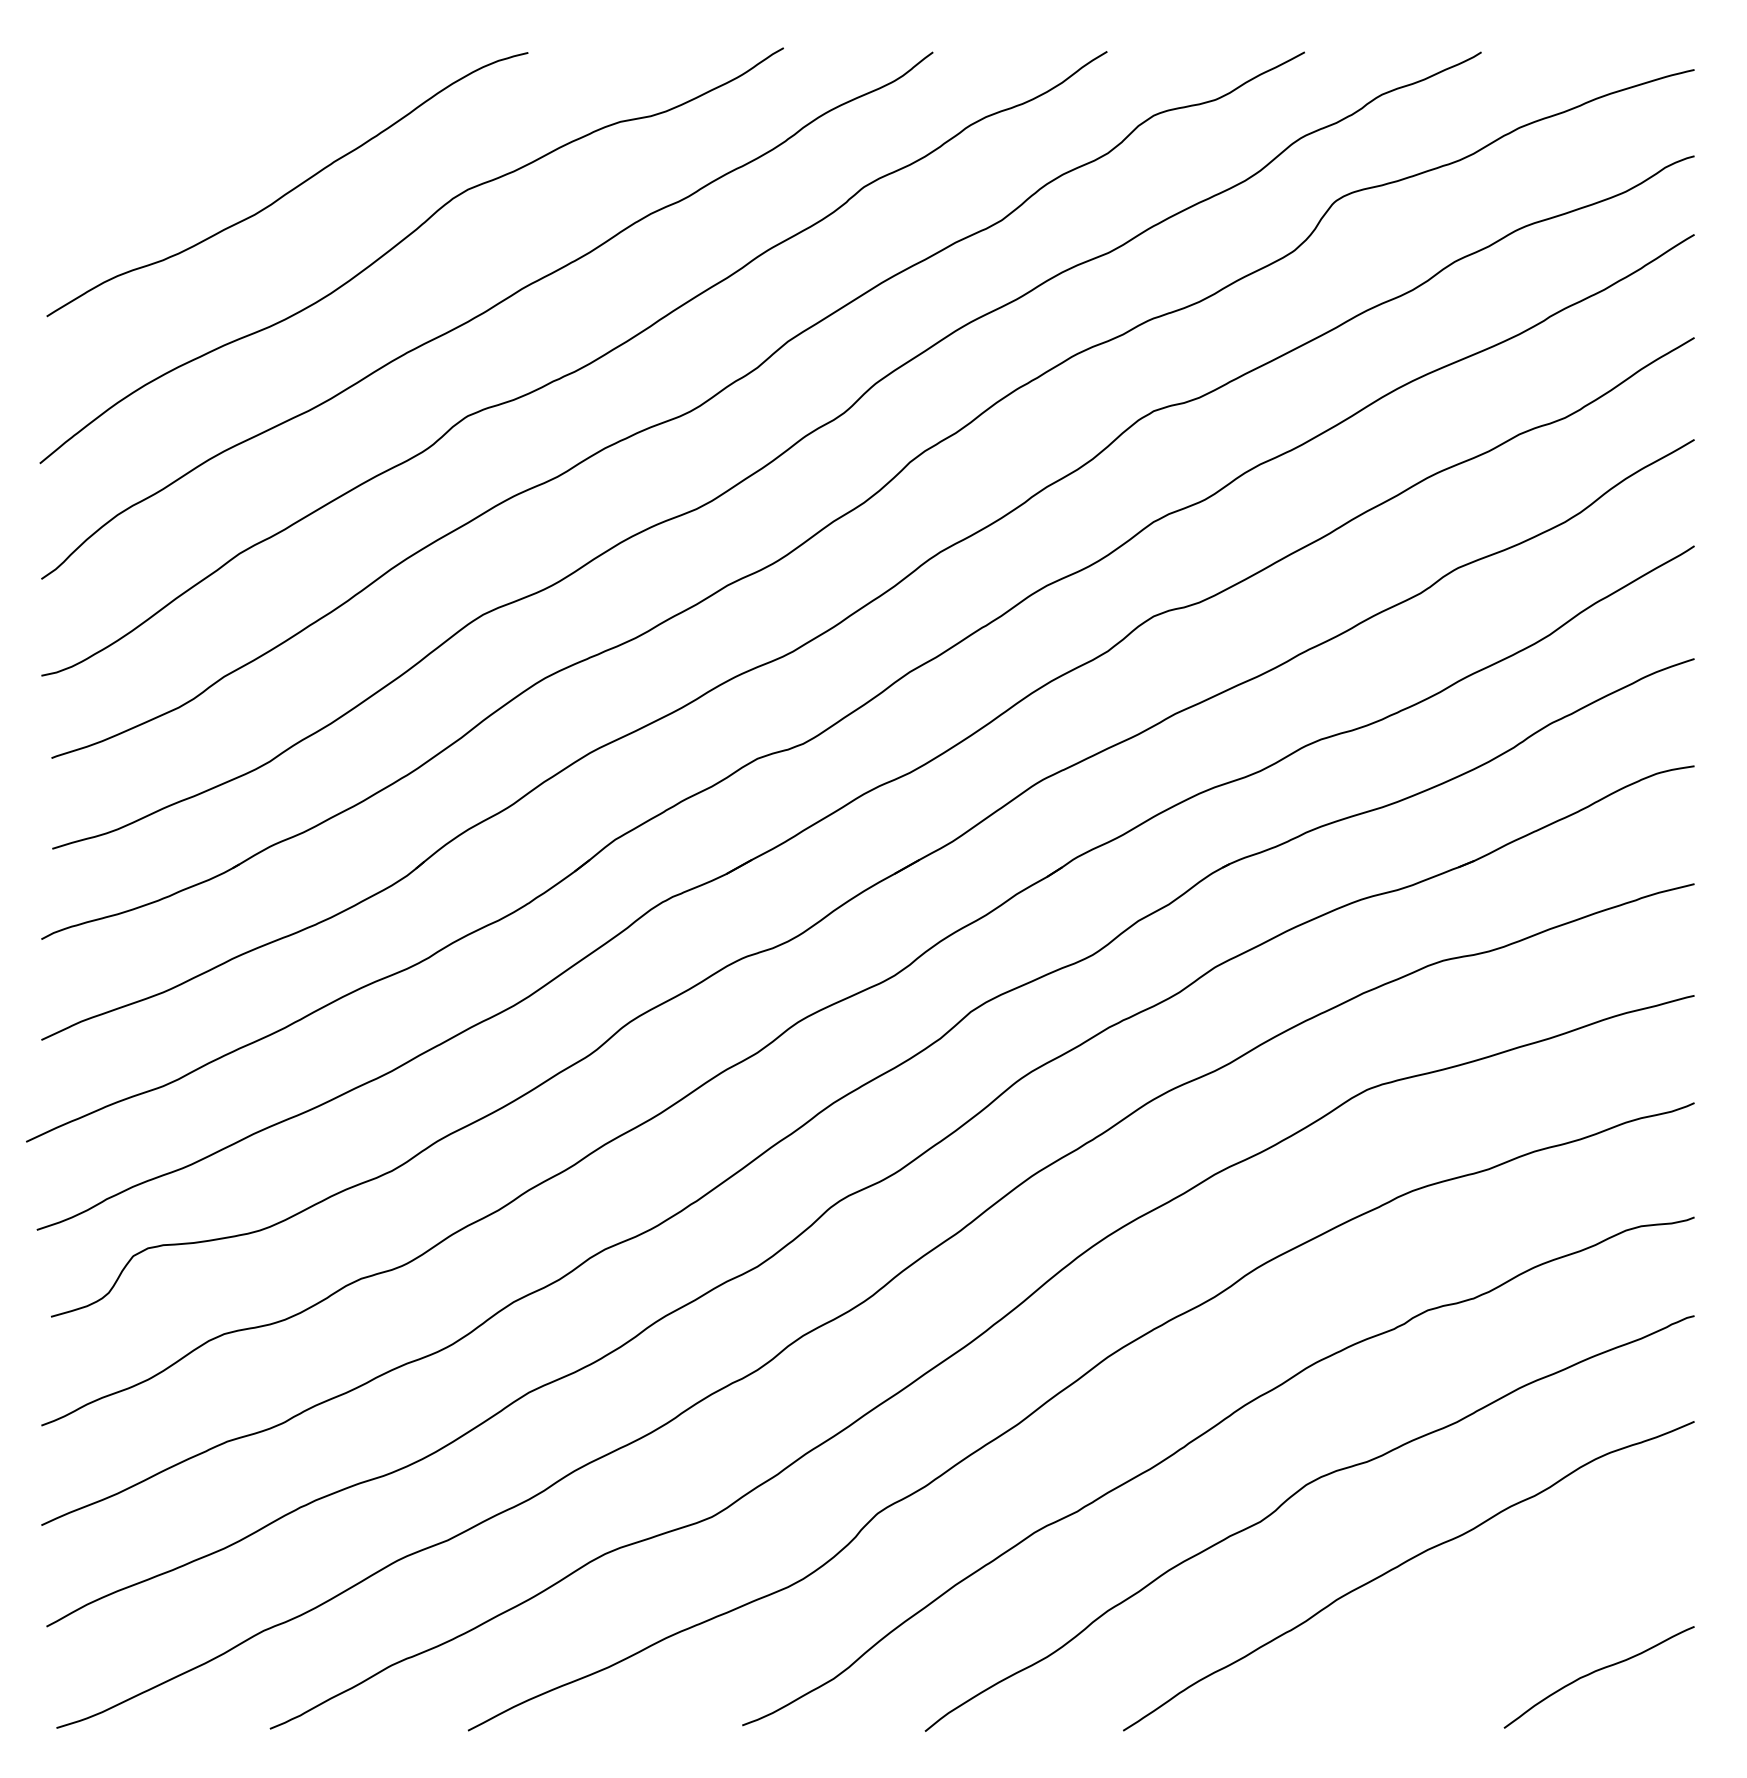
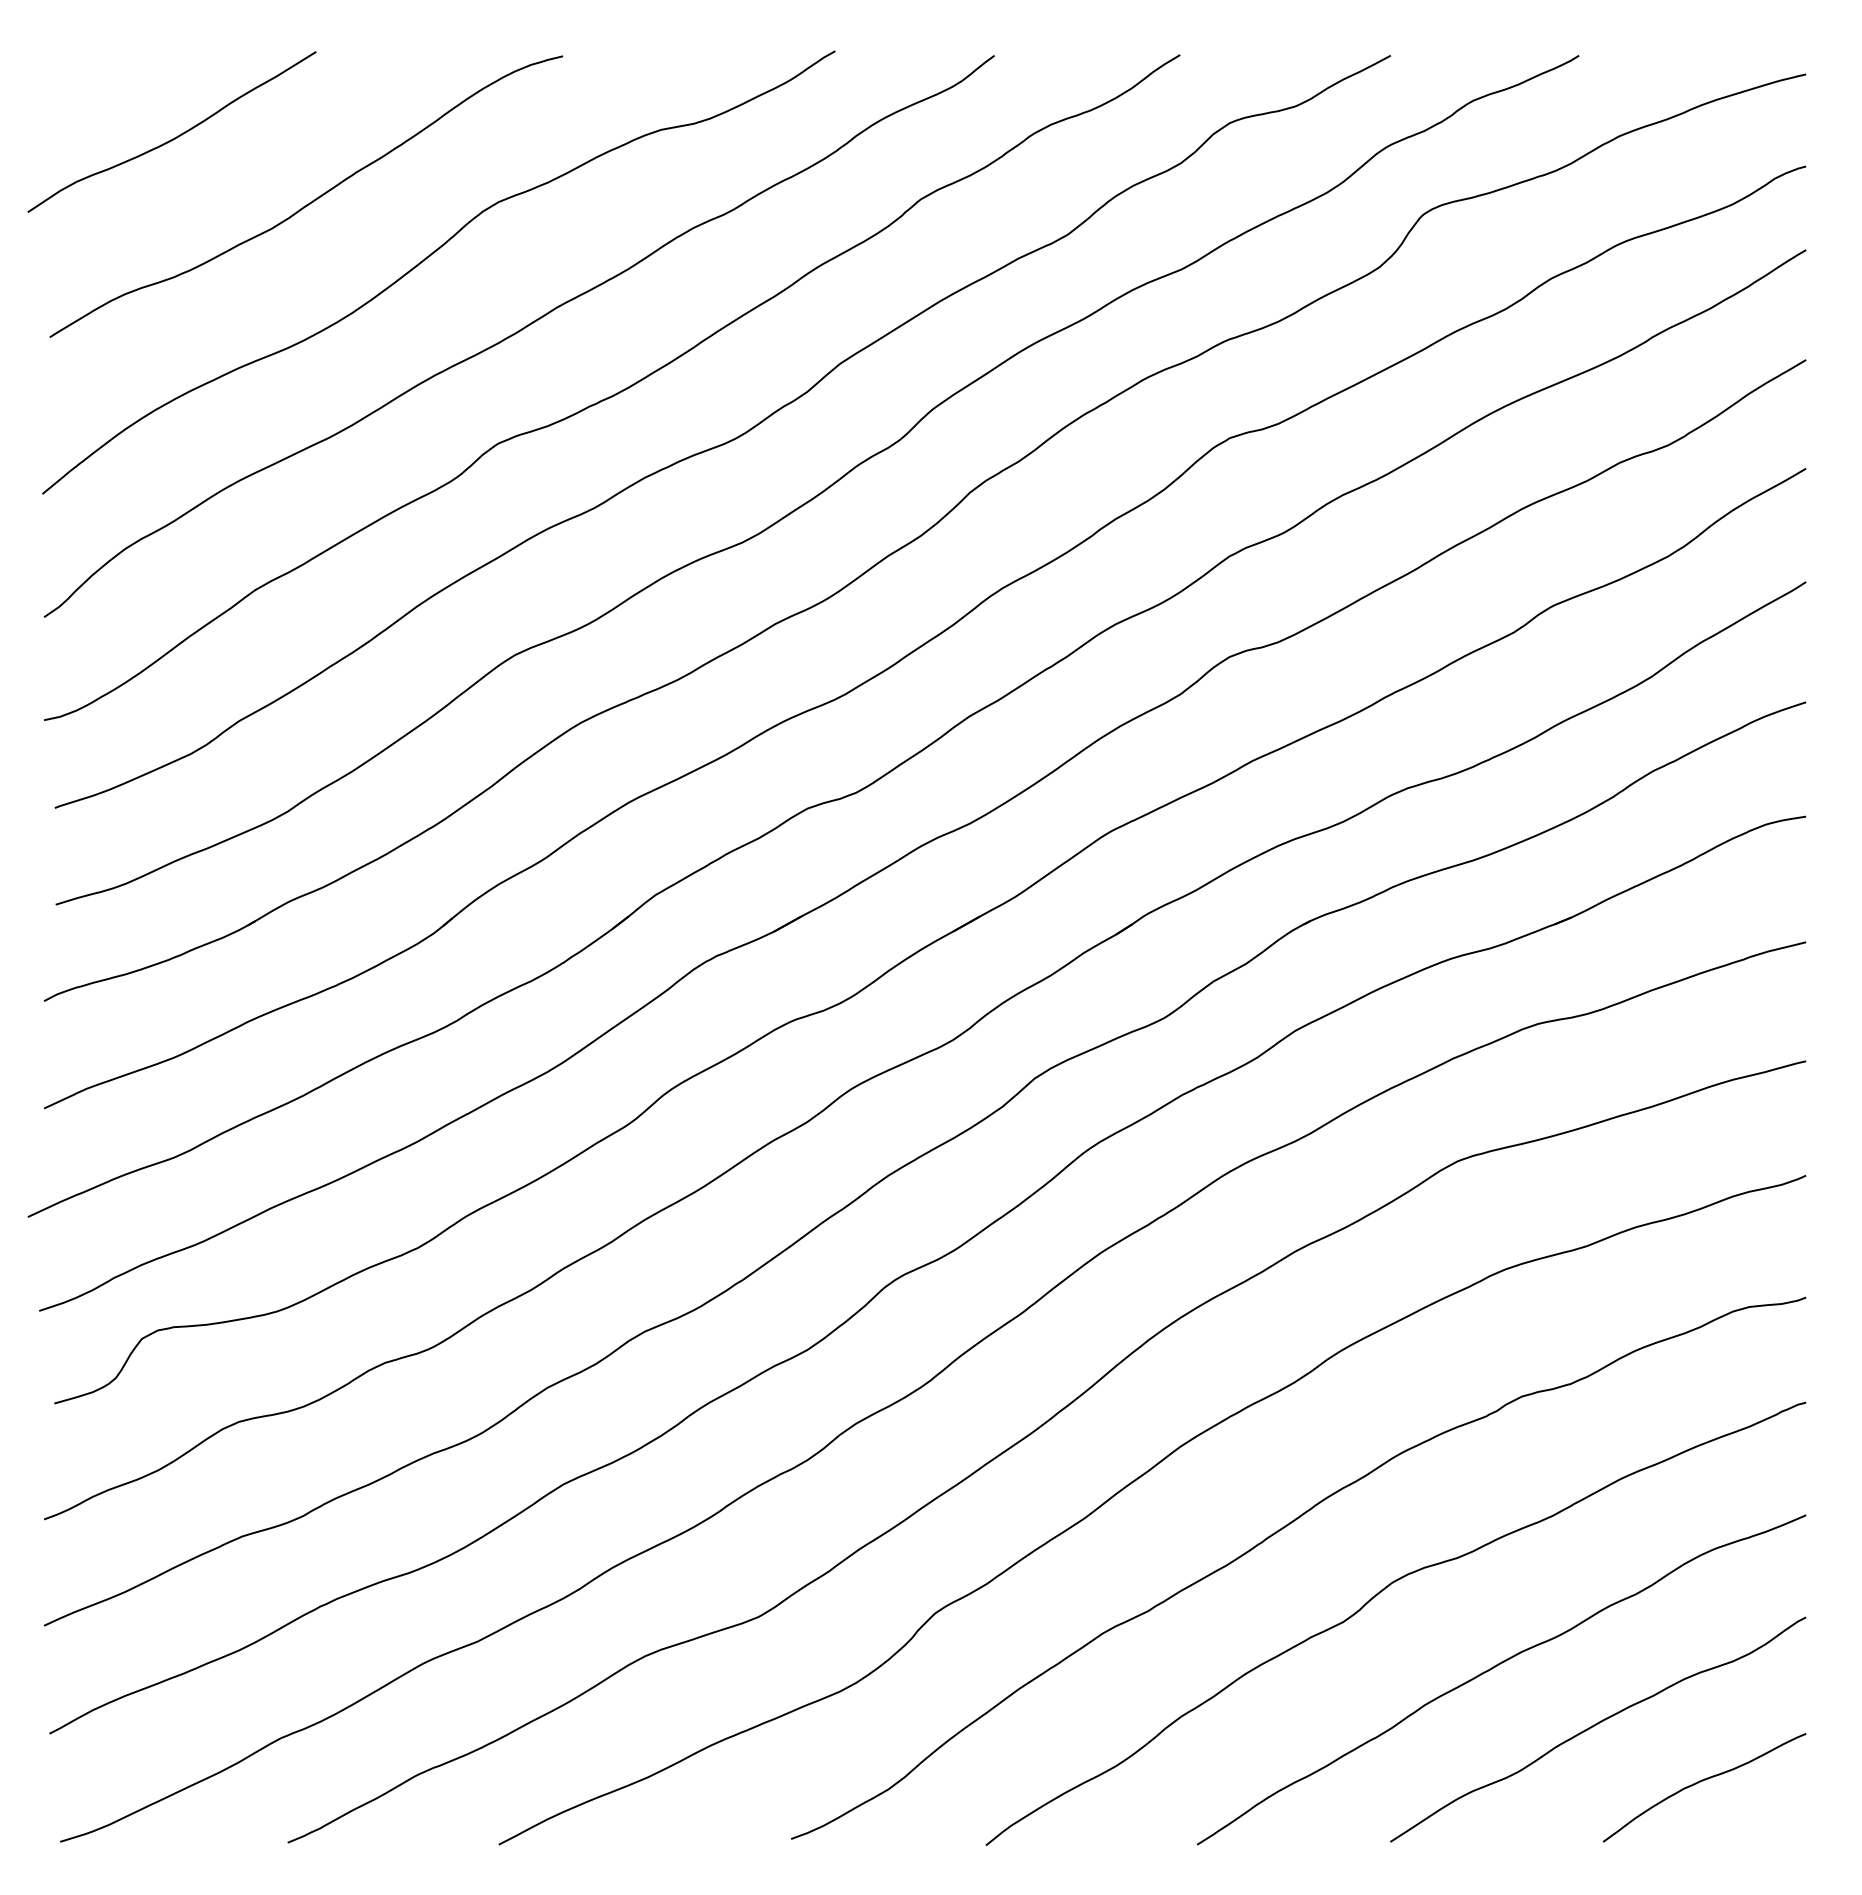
curve: (163, 129) -> (174, 137), added
curve: (1497, 1618) -> (1596, 1725), added

